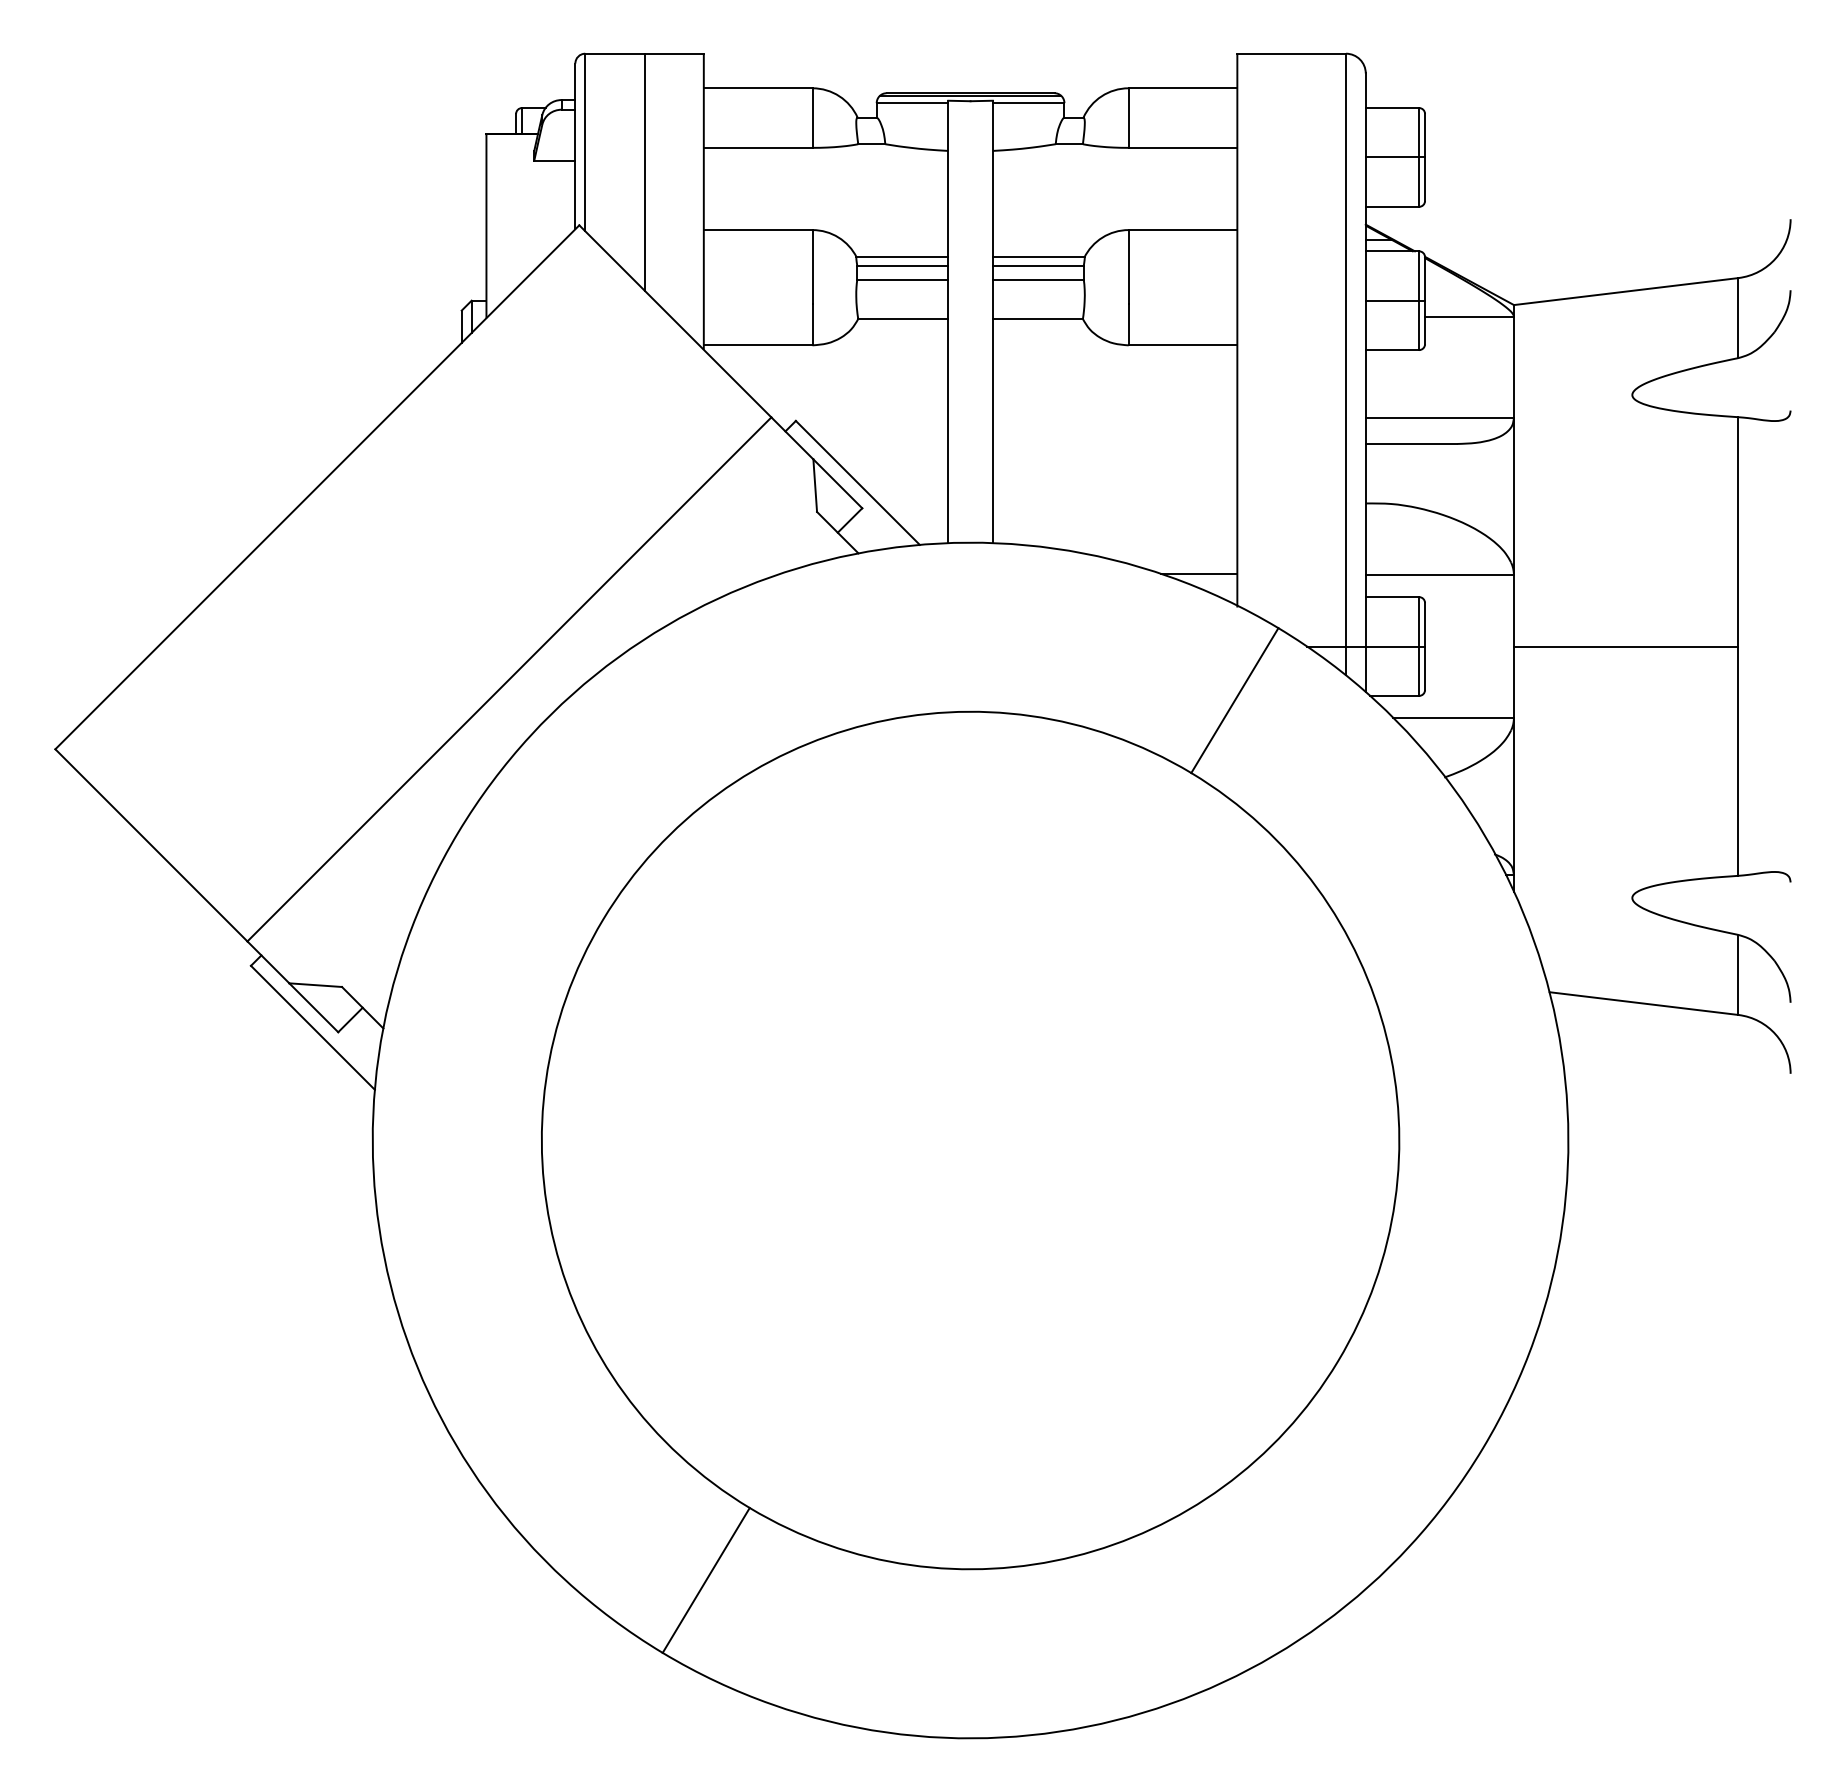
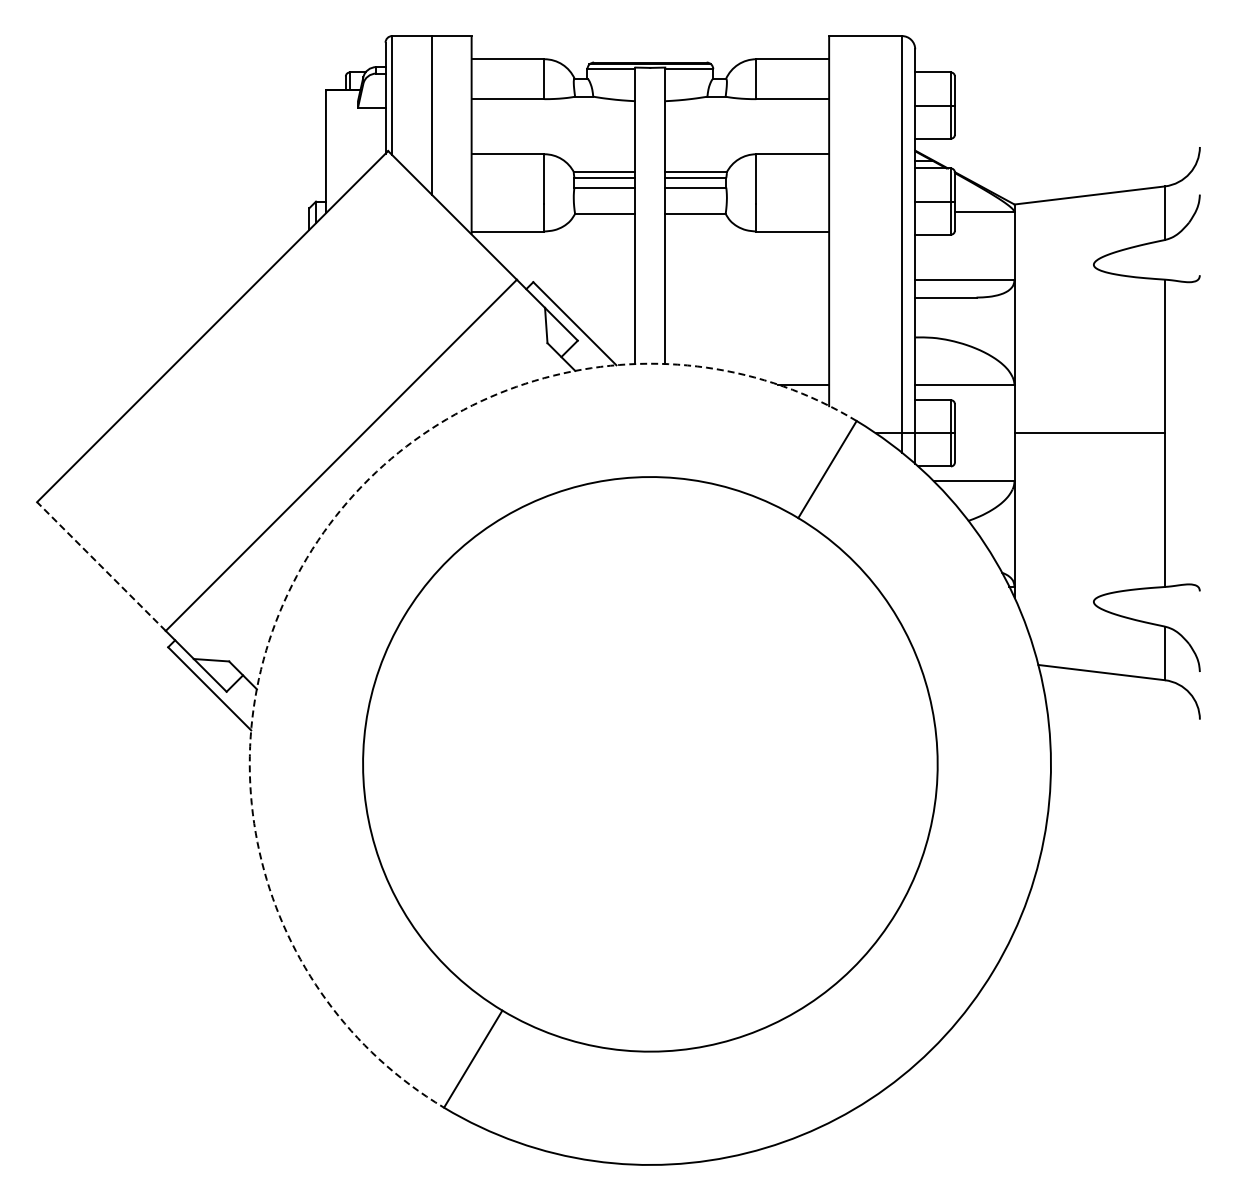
arc: (458, 833) -> (307, 558), solid -> dashed
line: (151, 845) -> (101, 566), solid -> dashed

